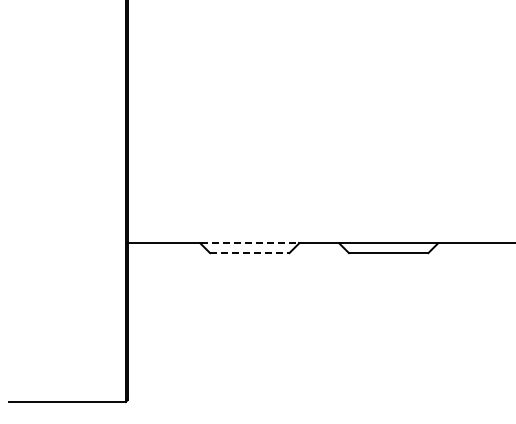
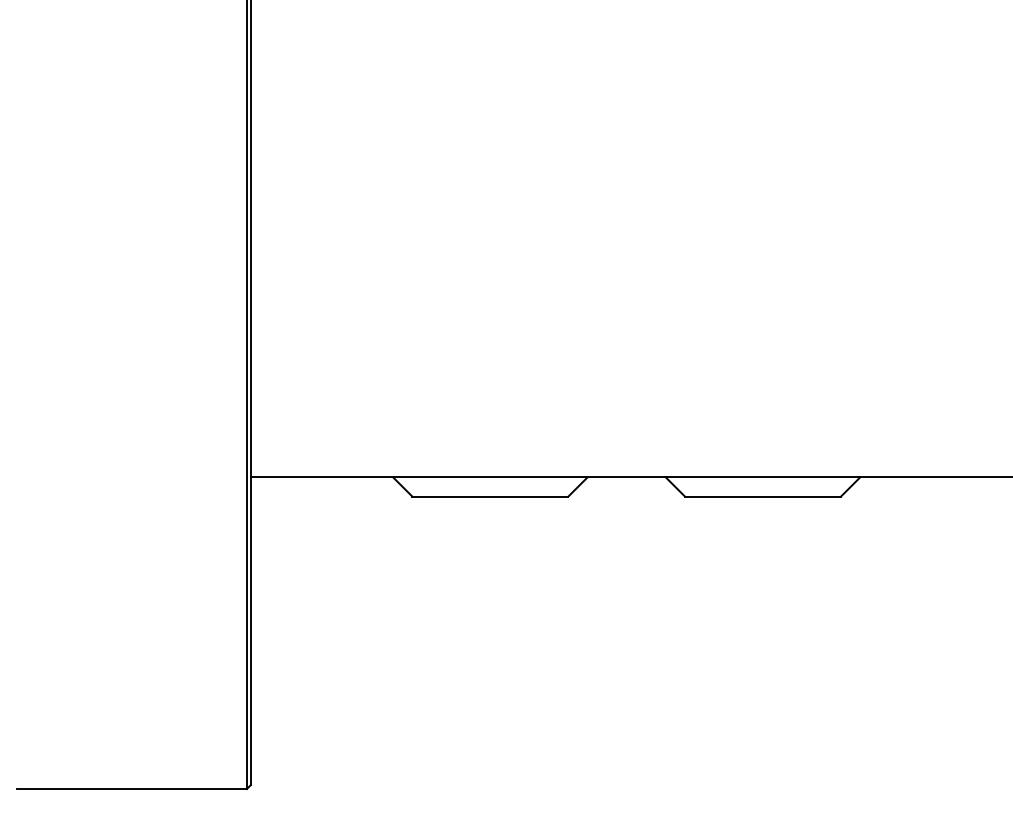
line: (250, 243) -> (491, 477), dashed -> solid
line: (249, 253) -> (489, 497), dashed -> solid

